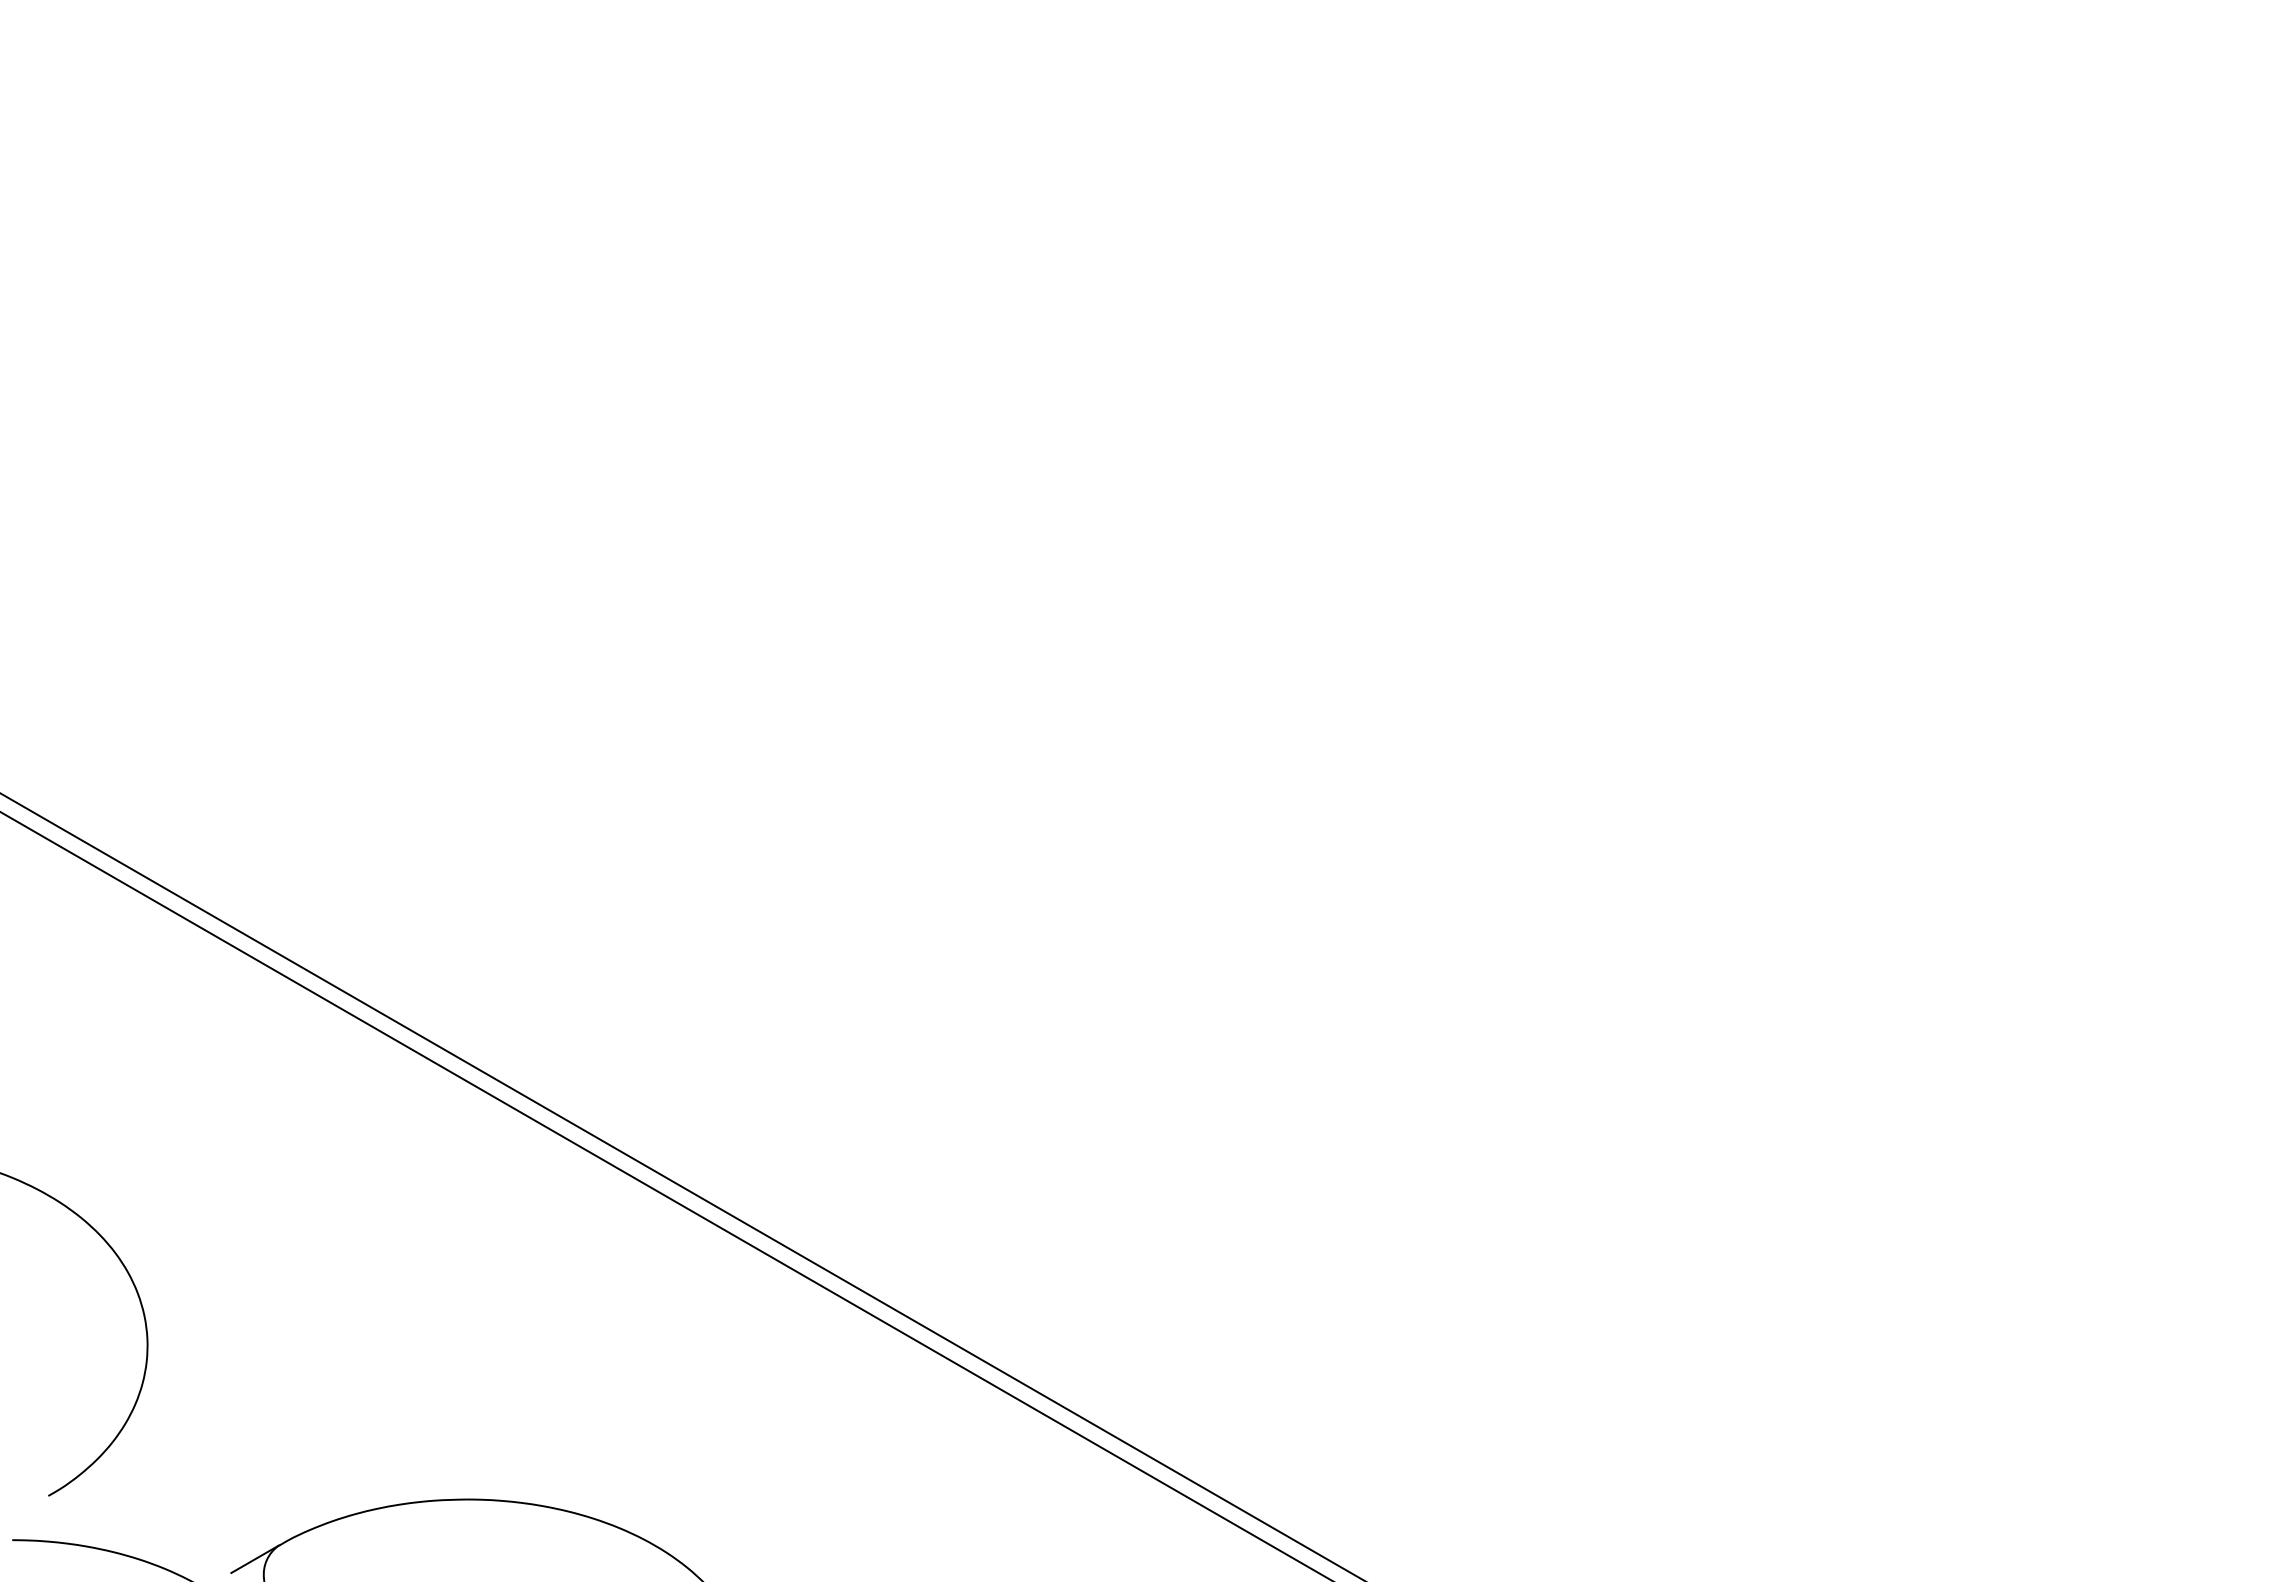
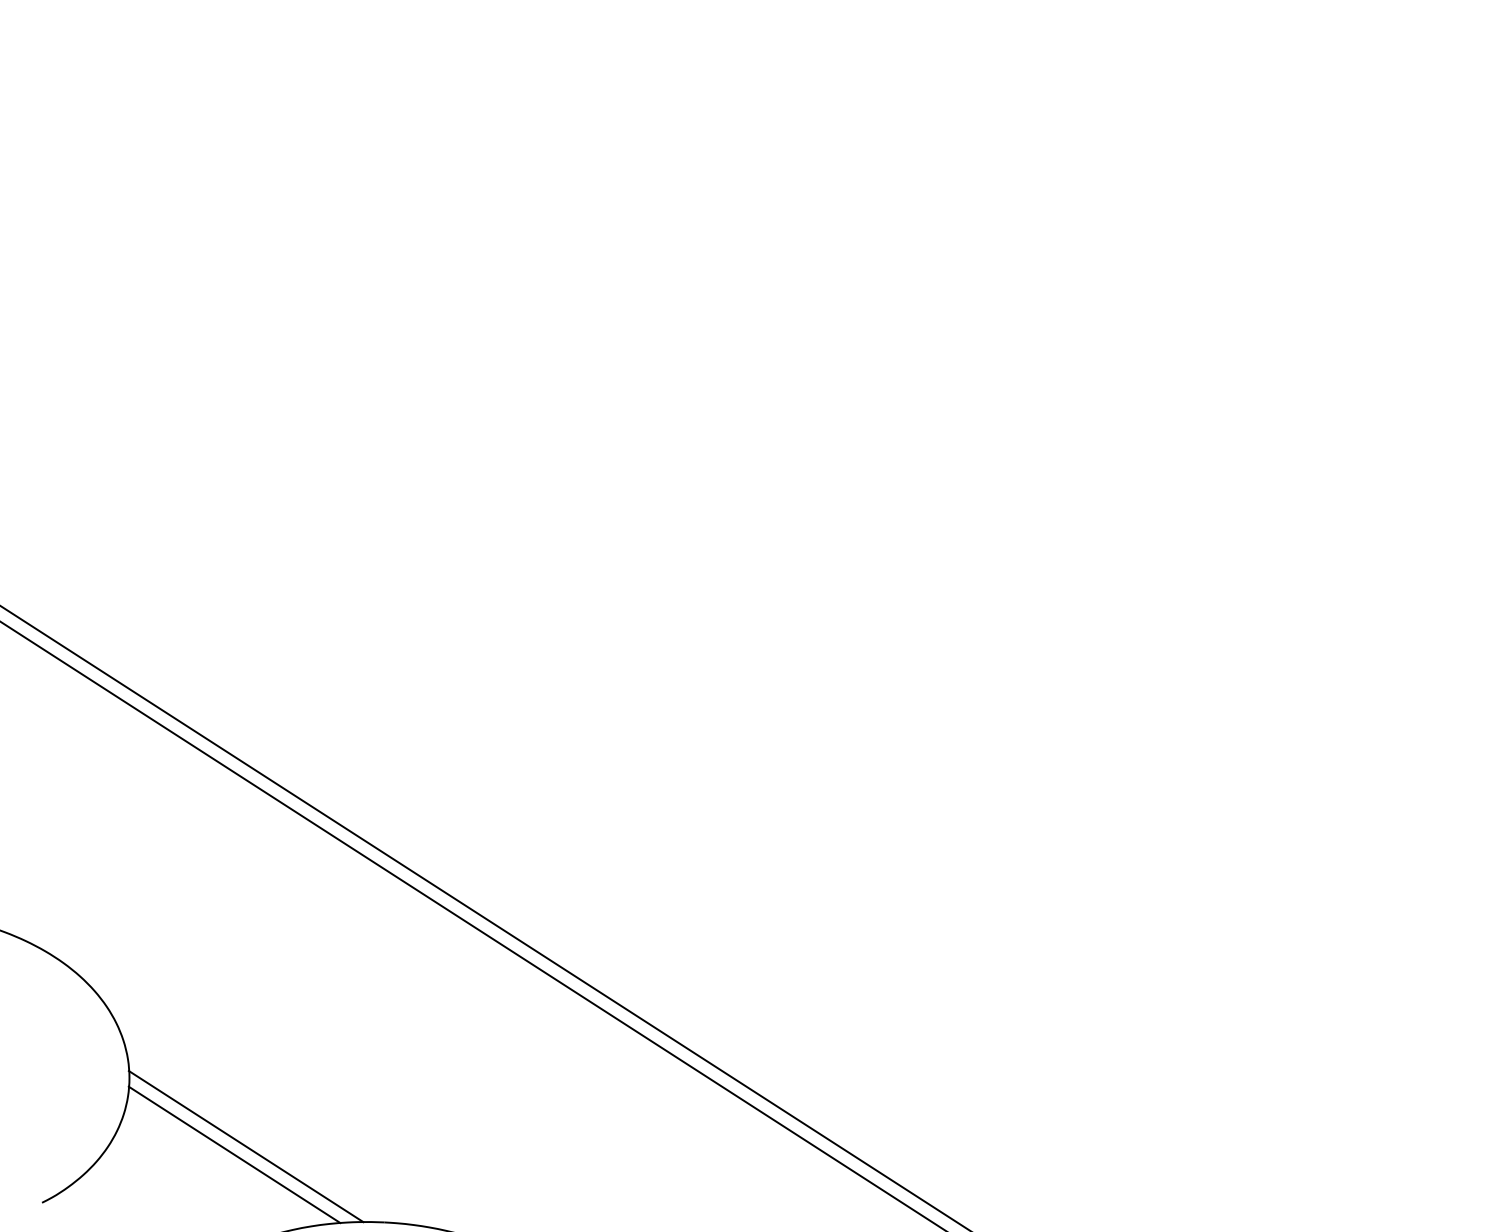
line: (293, 1415) -> (246, 1146), added
line: (280, 1425) -> (234, 1154), added

